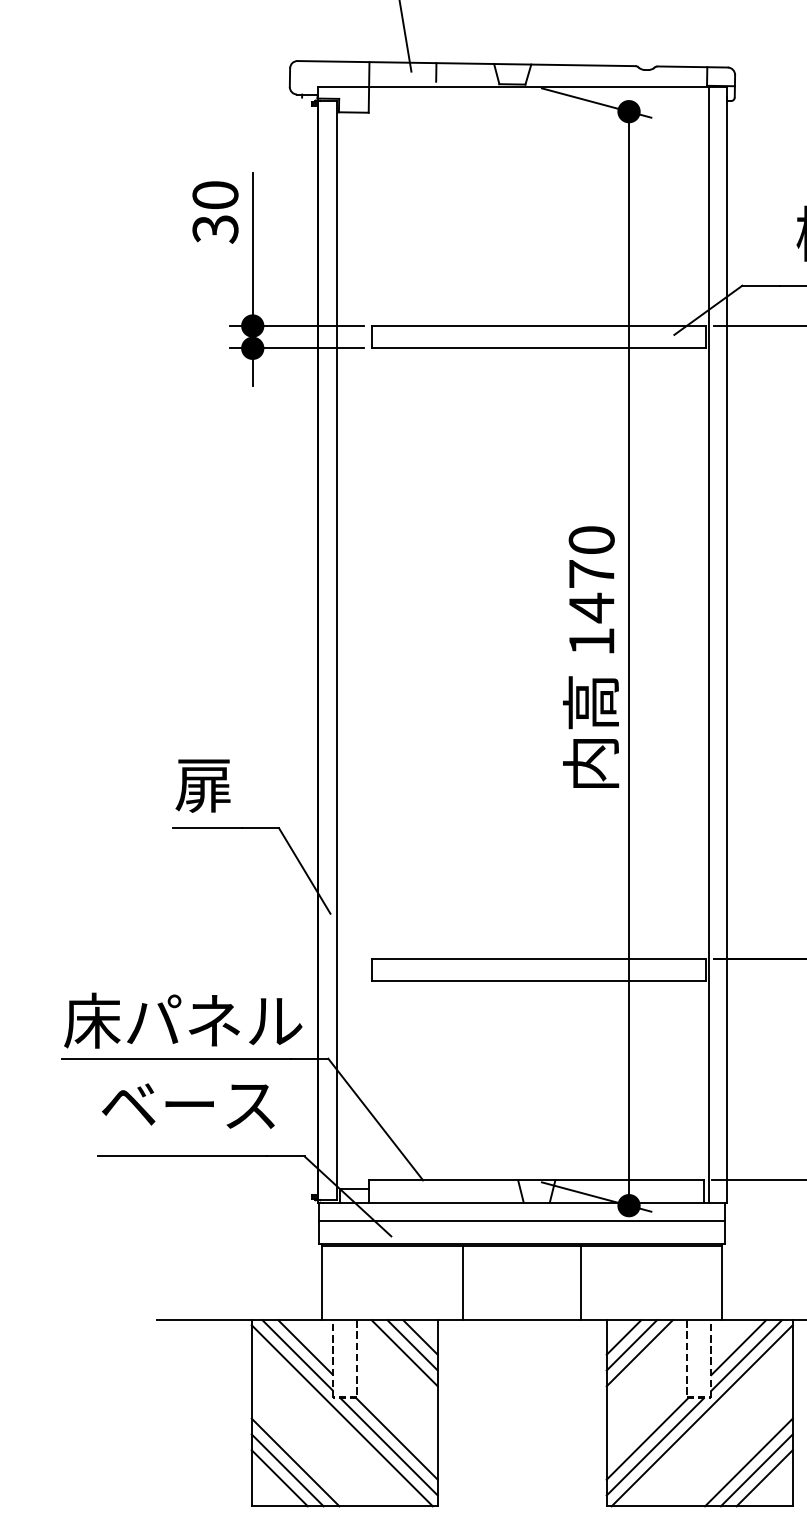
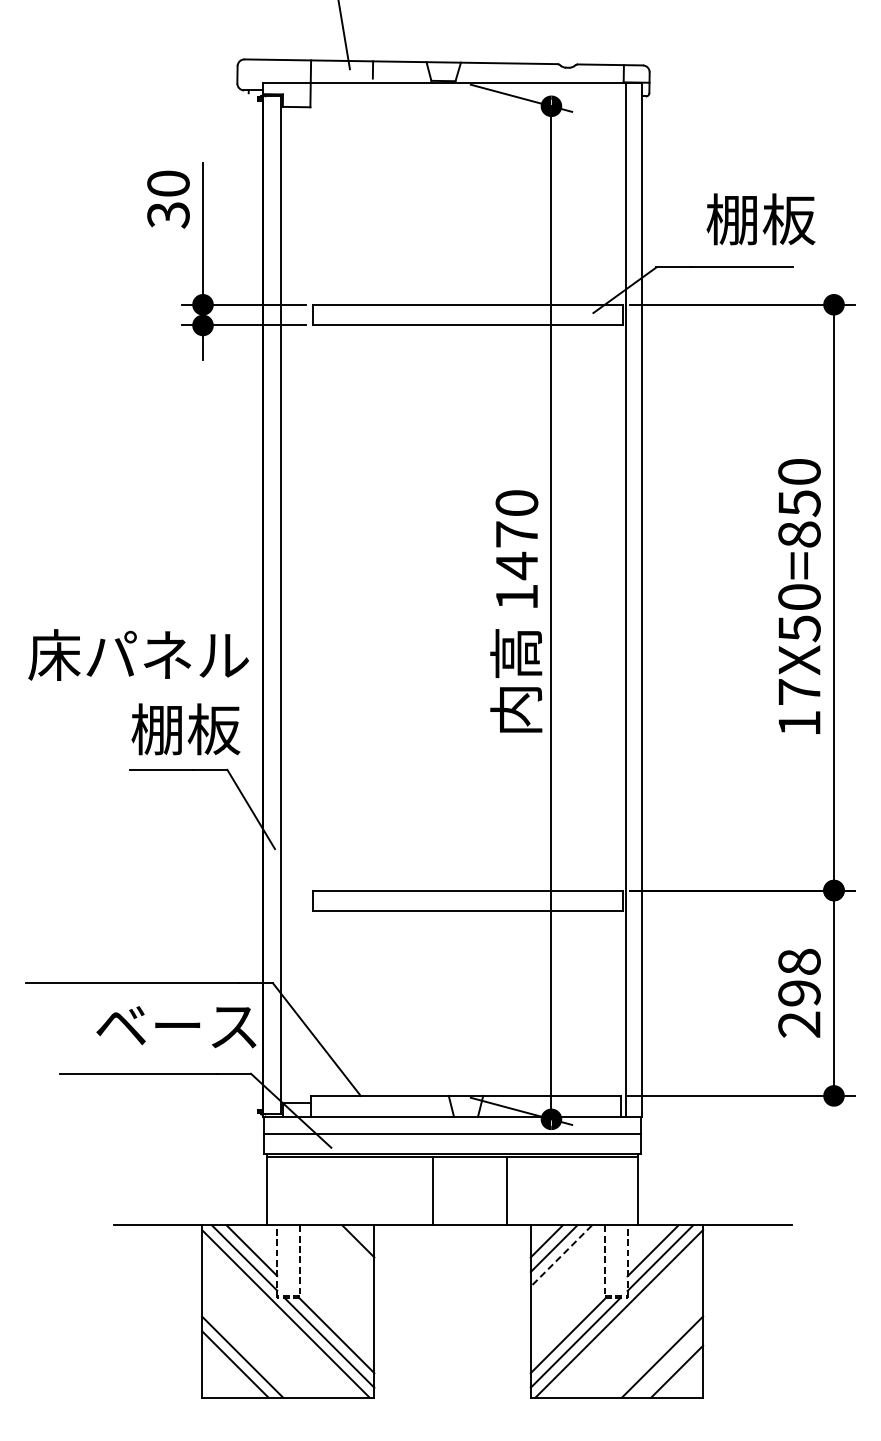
text: (233, 784) -> (185, 729), 扉 -> 棚板
text: (183, 1020) -> (138, 654), moved
text: (188, 1106) -> (176, 1027), moved
line: (462, 1282) -> (432, 1190), moved
line: (412, 1345) -> (350, 1248), removed
line: (404, 1352) -> (343, 1255), removed
line: (639, 1353) -> (561, 1256), solid -> dashed
line: (756, 1470) -> (669, 1364), removed
line: (280, 1477) -> (228, 1371), removed

